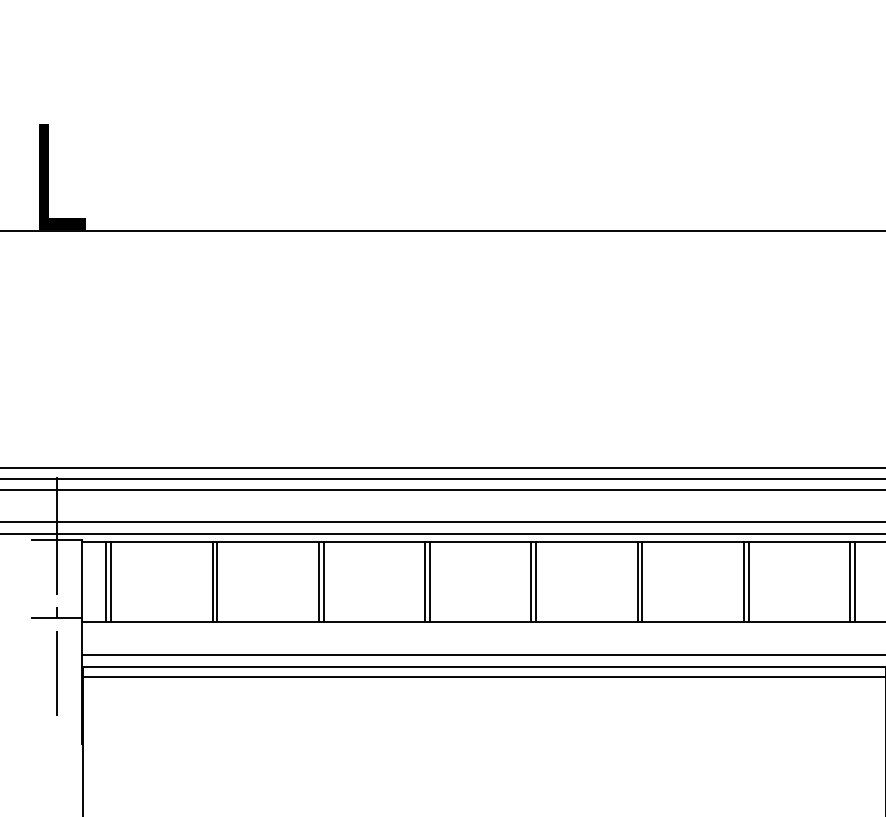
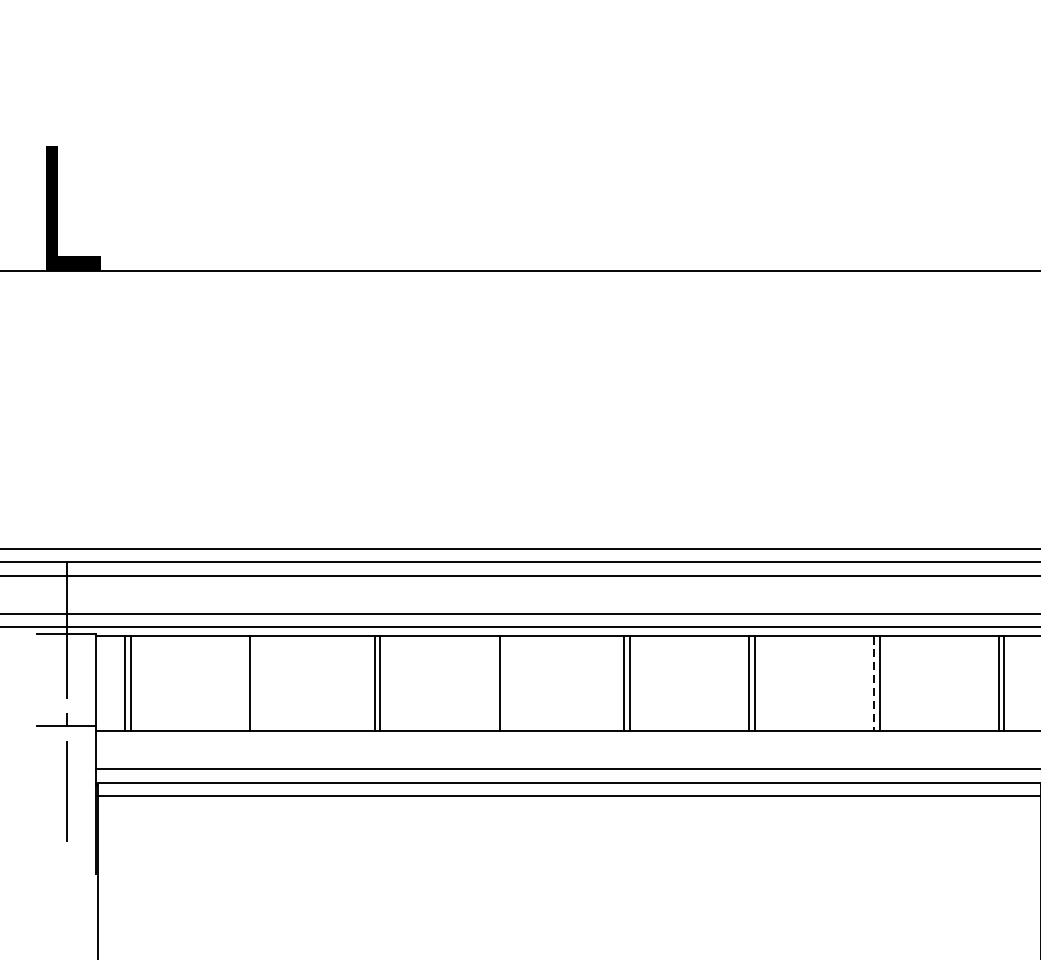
line: (217, 581) -> (255, 683), removed
line: (429, 581) -> (504, 683), removed
line: (743, 582) -> (873, 684), solid -> dashed

